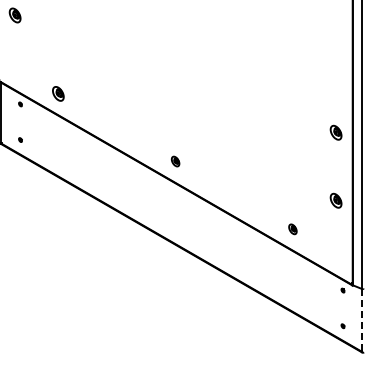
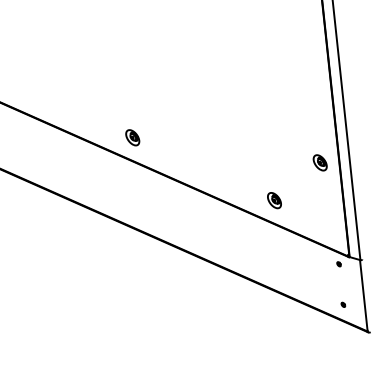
part: (335, 132) -> (311, 85), removed
part: (175, 161) -> (132, 137), size x1.43
part: (292, 229) -> (274, 200), size x1.43
line: (361, 320) -> (363, 296), dashed -> solid

